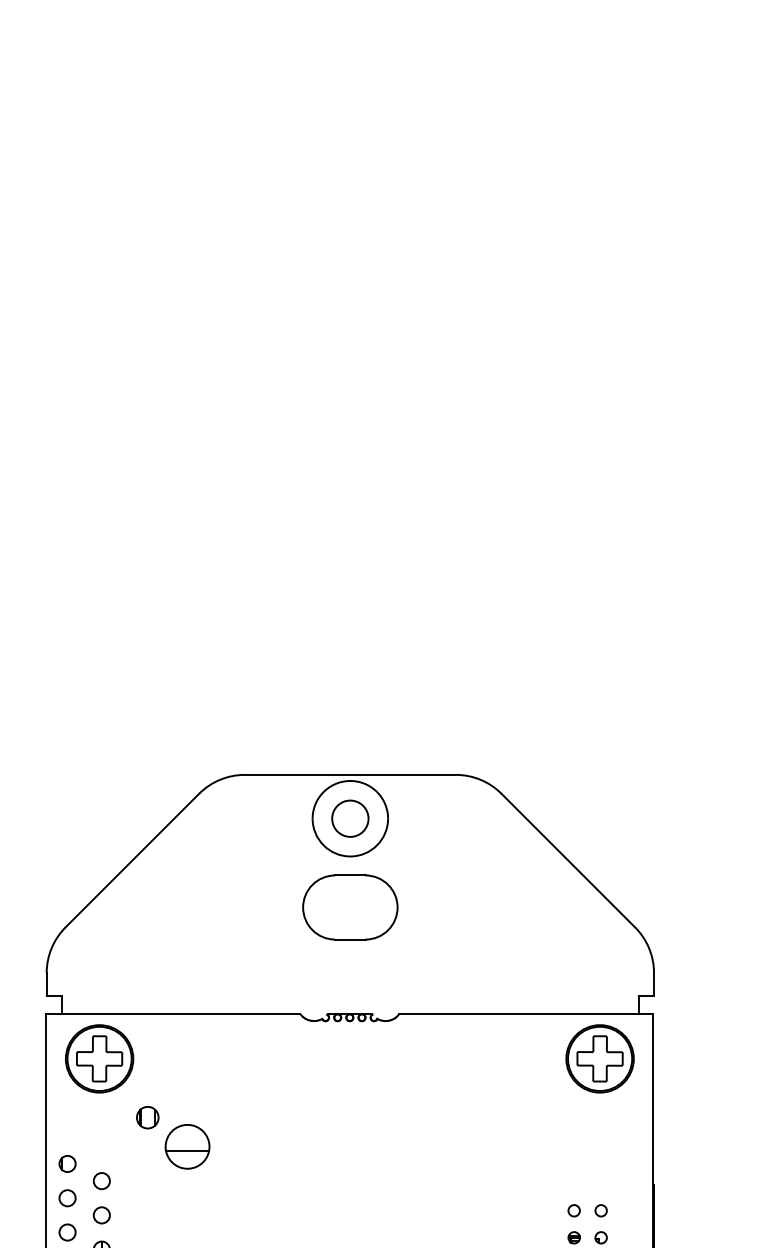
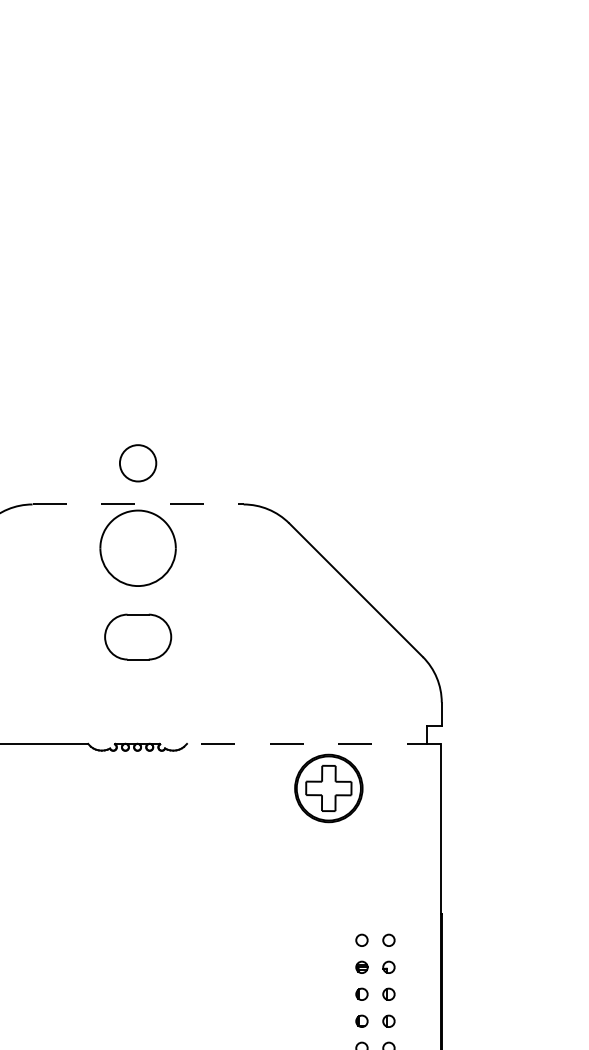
line: (350, 774) -> (138, 504), solid -> dashed
circle: (350, 818) -> (138, 463), moved
part: (350, 907) -> (138, 637), size x0.7
line: (526, 1014) -> (314, 744), solid -> dashed
part: (599, 1058) -> (328, 788), moved

